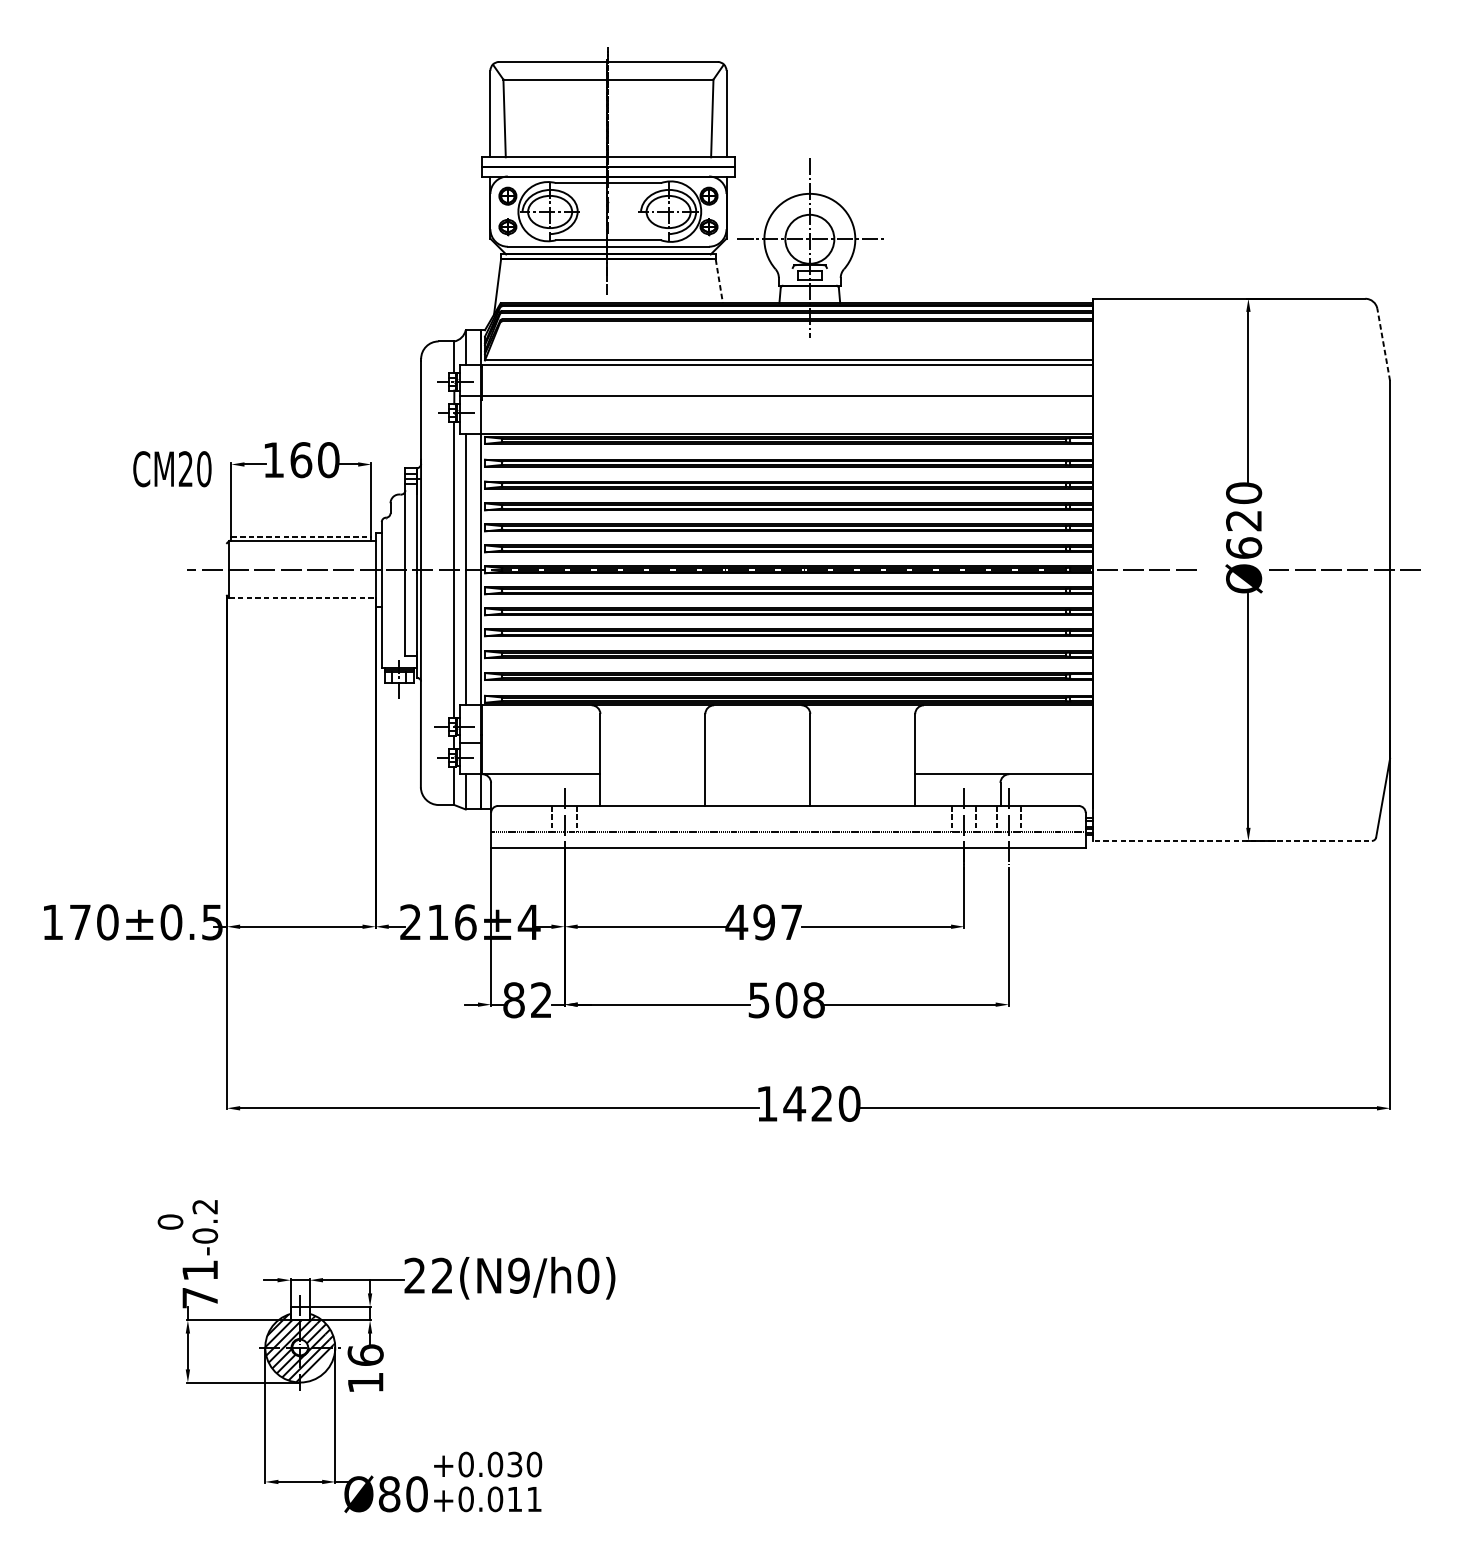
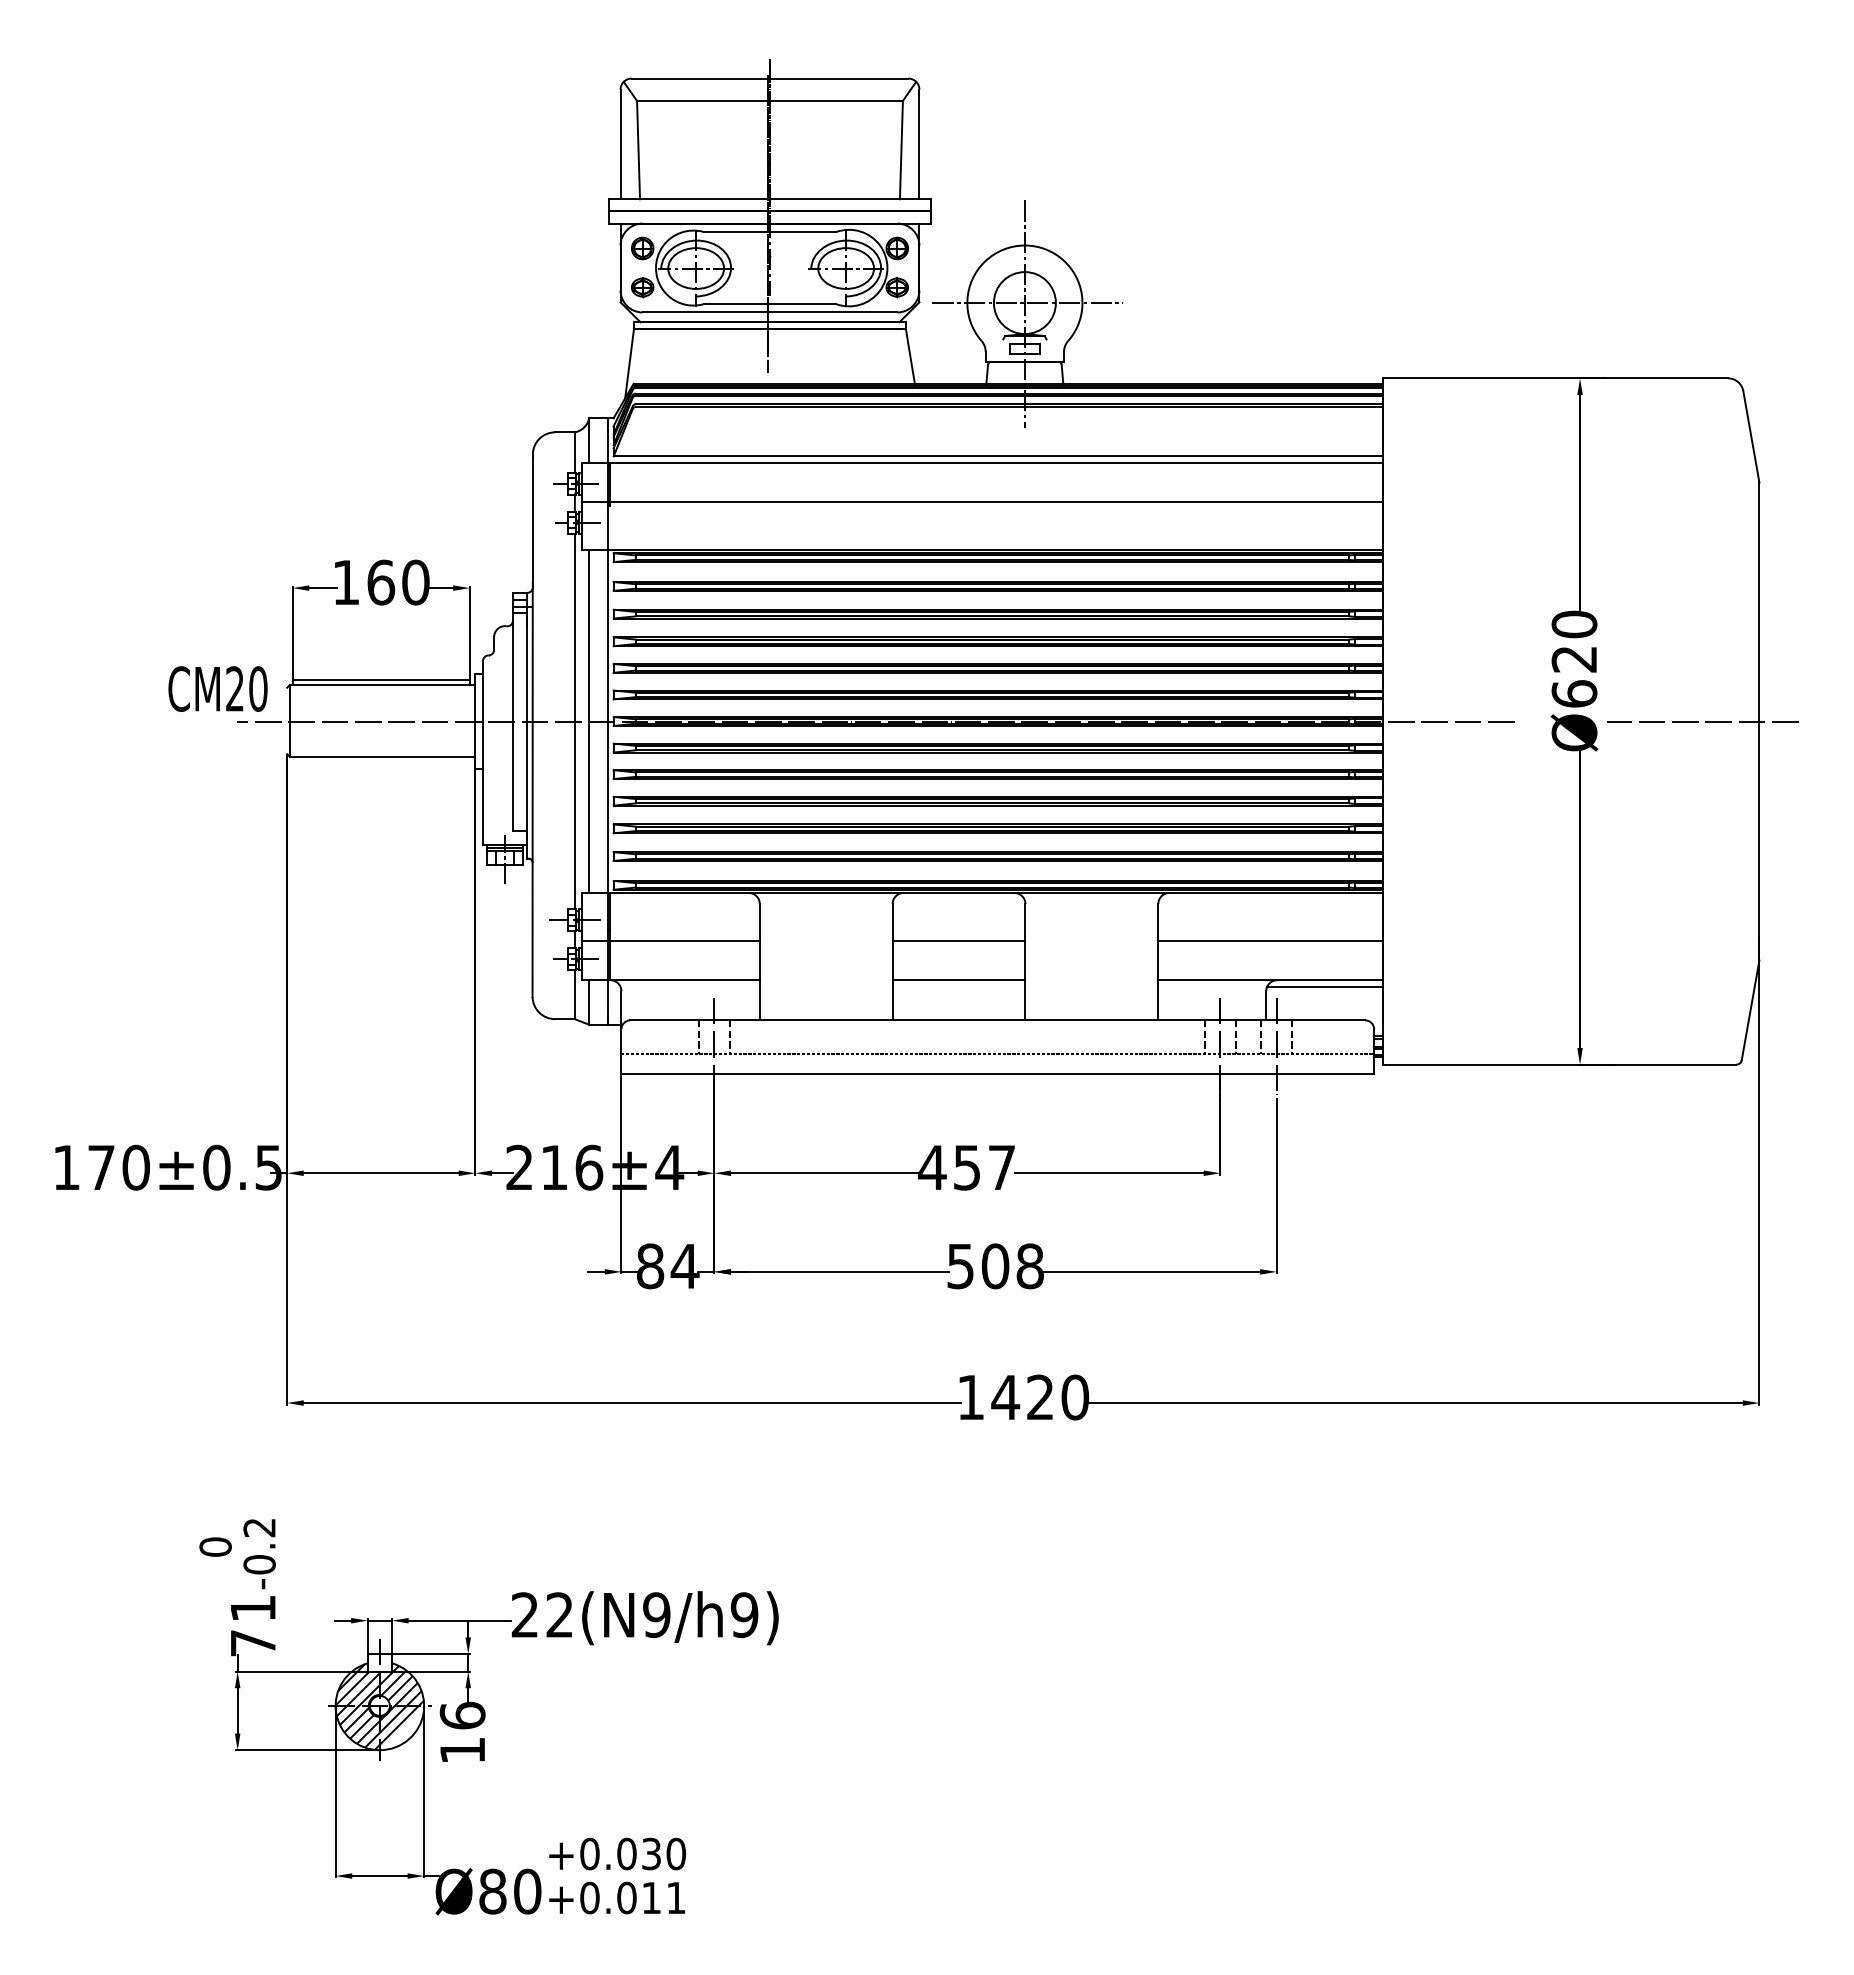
line: (719, 281) -> (910, 356), dashed -> solid
line: (1383, 344) -> (1751, 436), dashed -> solid
text: (171, 468) -> (217, 688), moved
line: (301, 537) -> (381, 680), dashed -> solid
line: (302, 597) -> (382, 756), dashed -> solid
line: (540, 743) -> (684, 941), added
line: (757, 743) -> (958, 941), added
line: (1003, 743) -> (1270, 941), added
line: (757, 774) -> (958, 980), added
line: (1047, 779) -> (1325, 986), added
line: (1232, 840) -> (1560, 1064), dashed -> solid
text: (763, 922) -> (966, 1167), 497 -> 457
text: (540, 999) -> (684, 1265), 82 -> 84
text: (588, 1276) -> (744, 1615), 22(N9/h0) -> 22(N9/h9)

